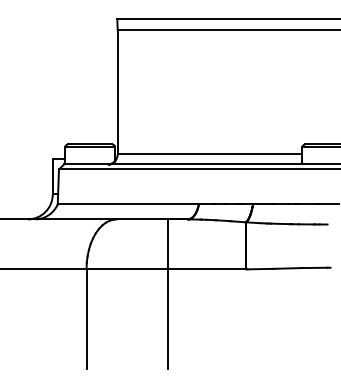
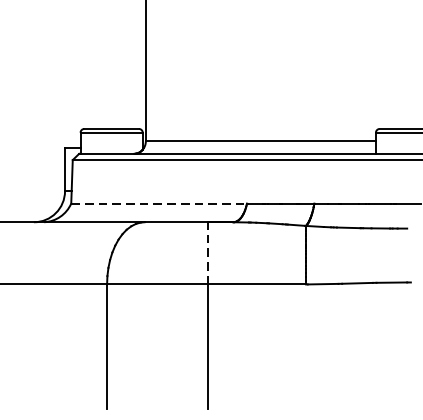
line: (128, 204) -> (159, 203), solid -> dashed
line: (167, 244) -> (207, 253), solid -> dashed

